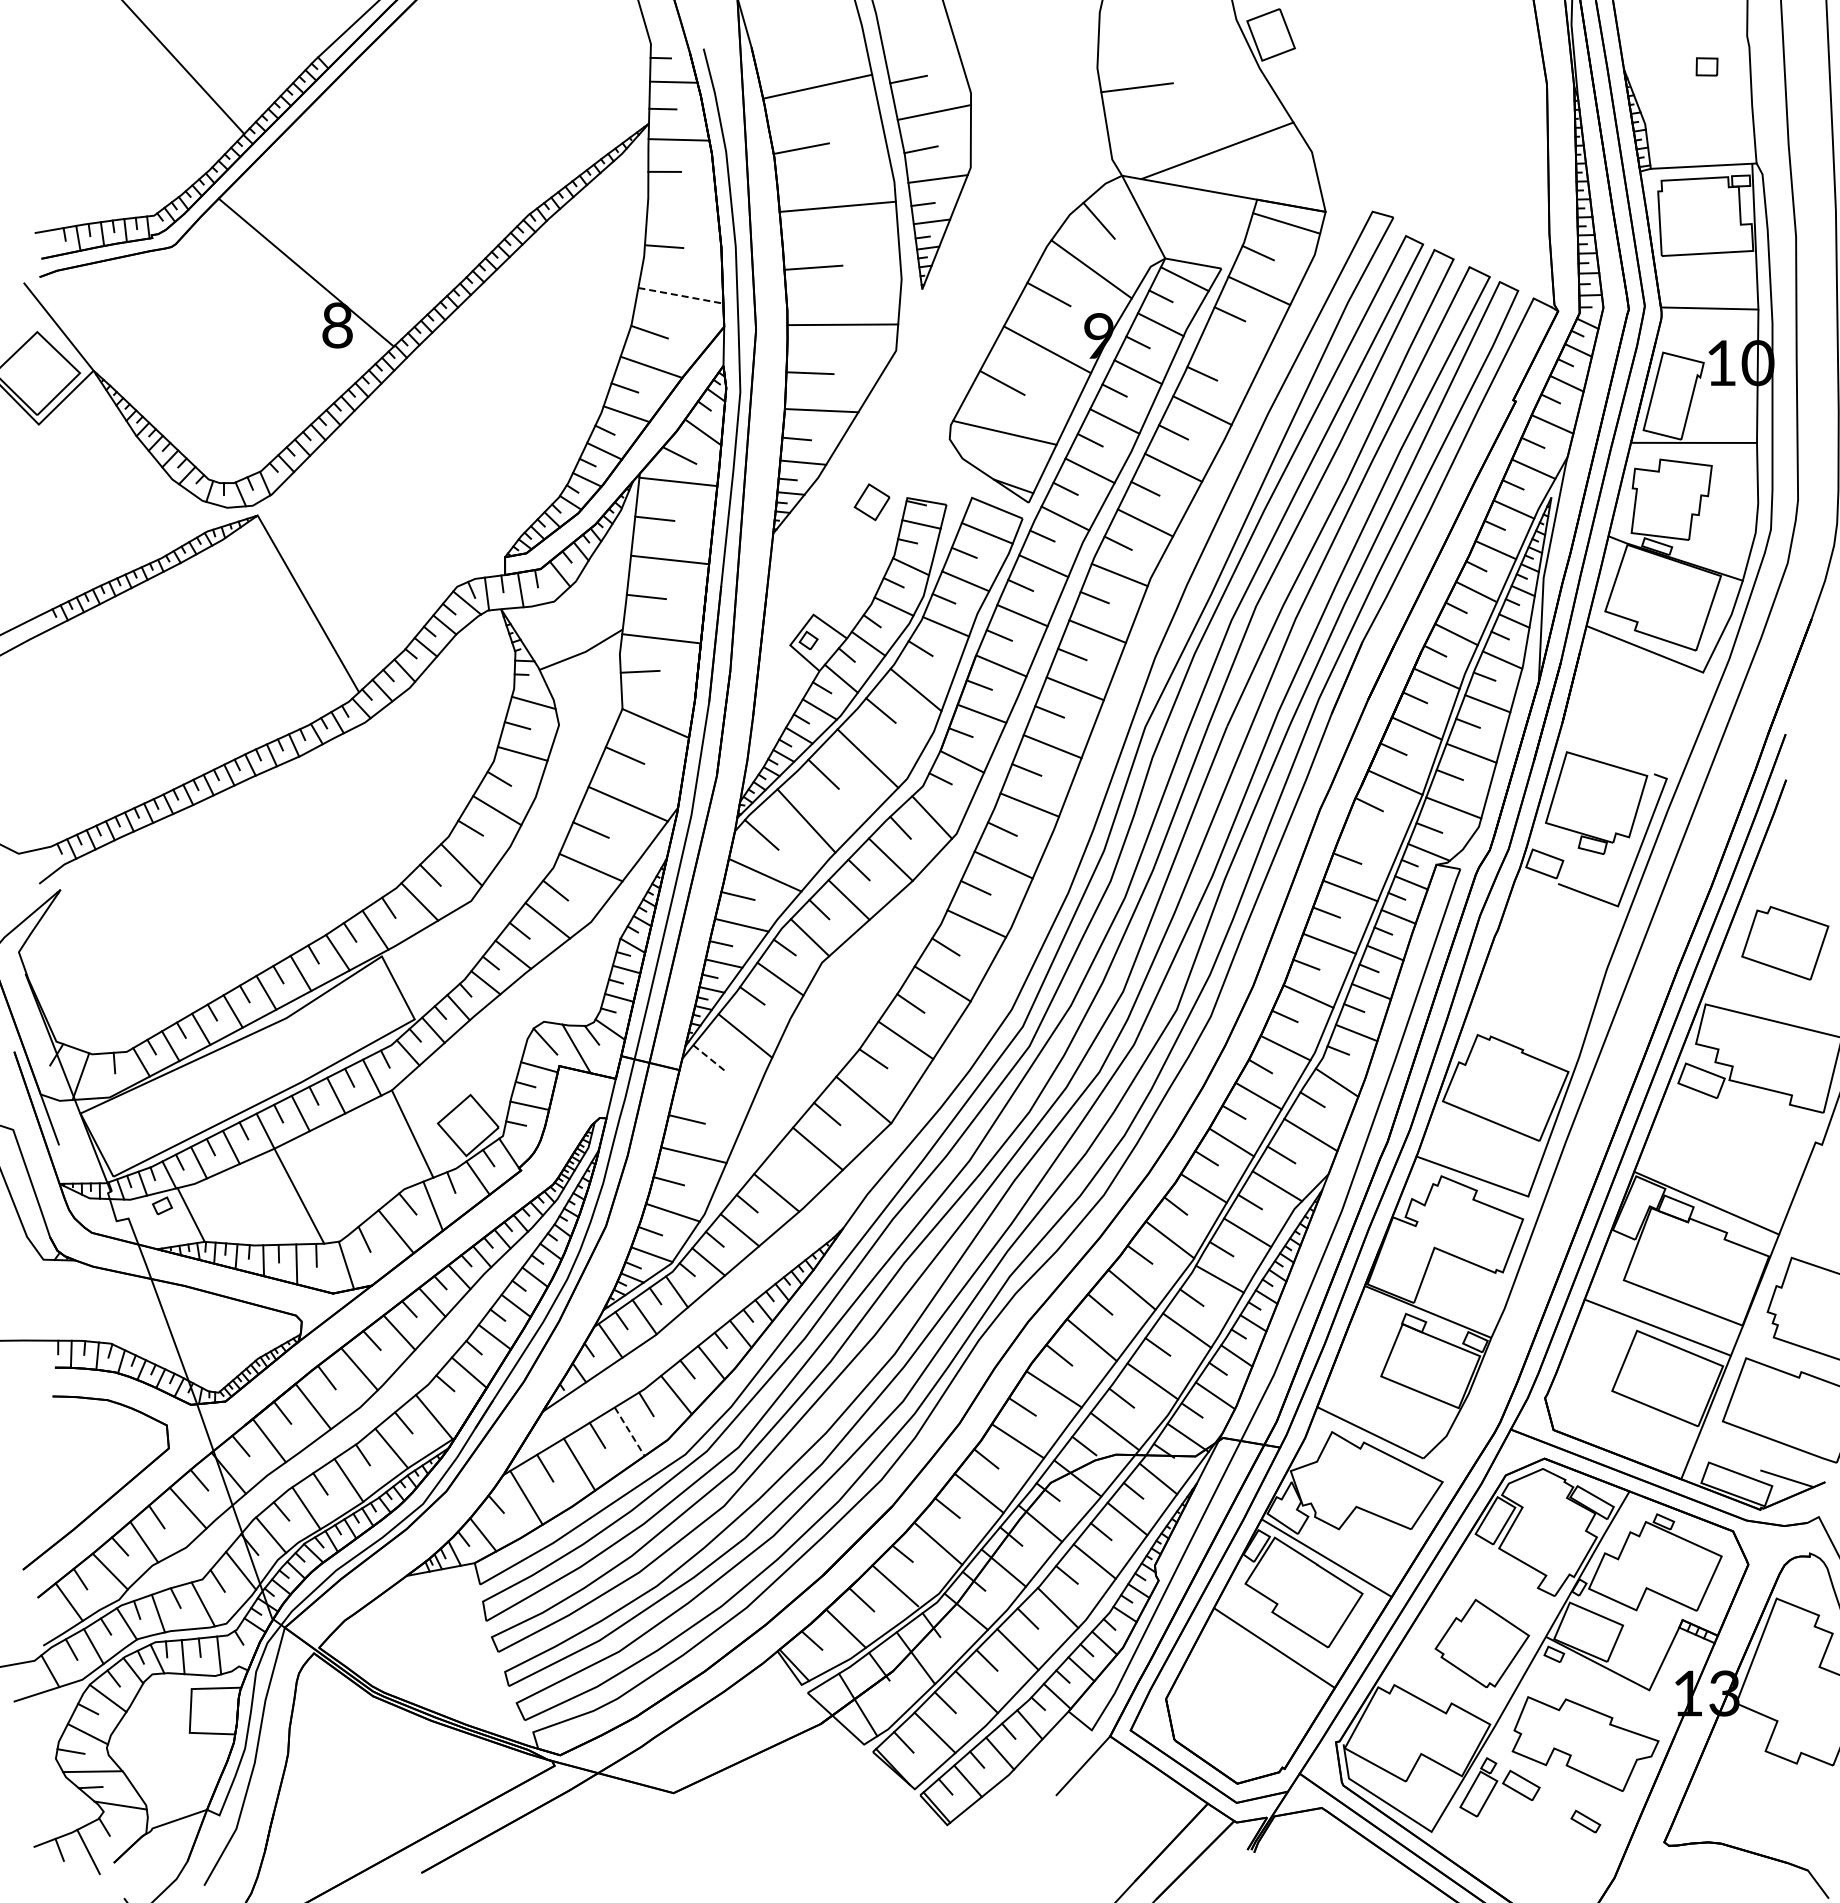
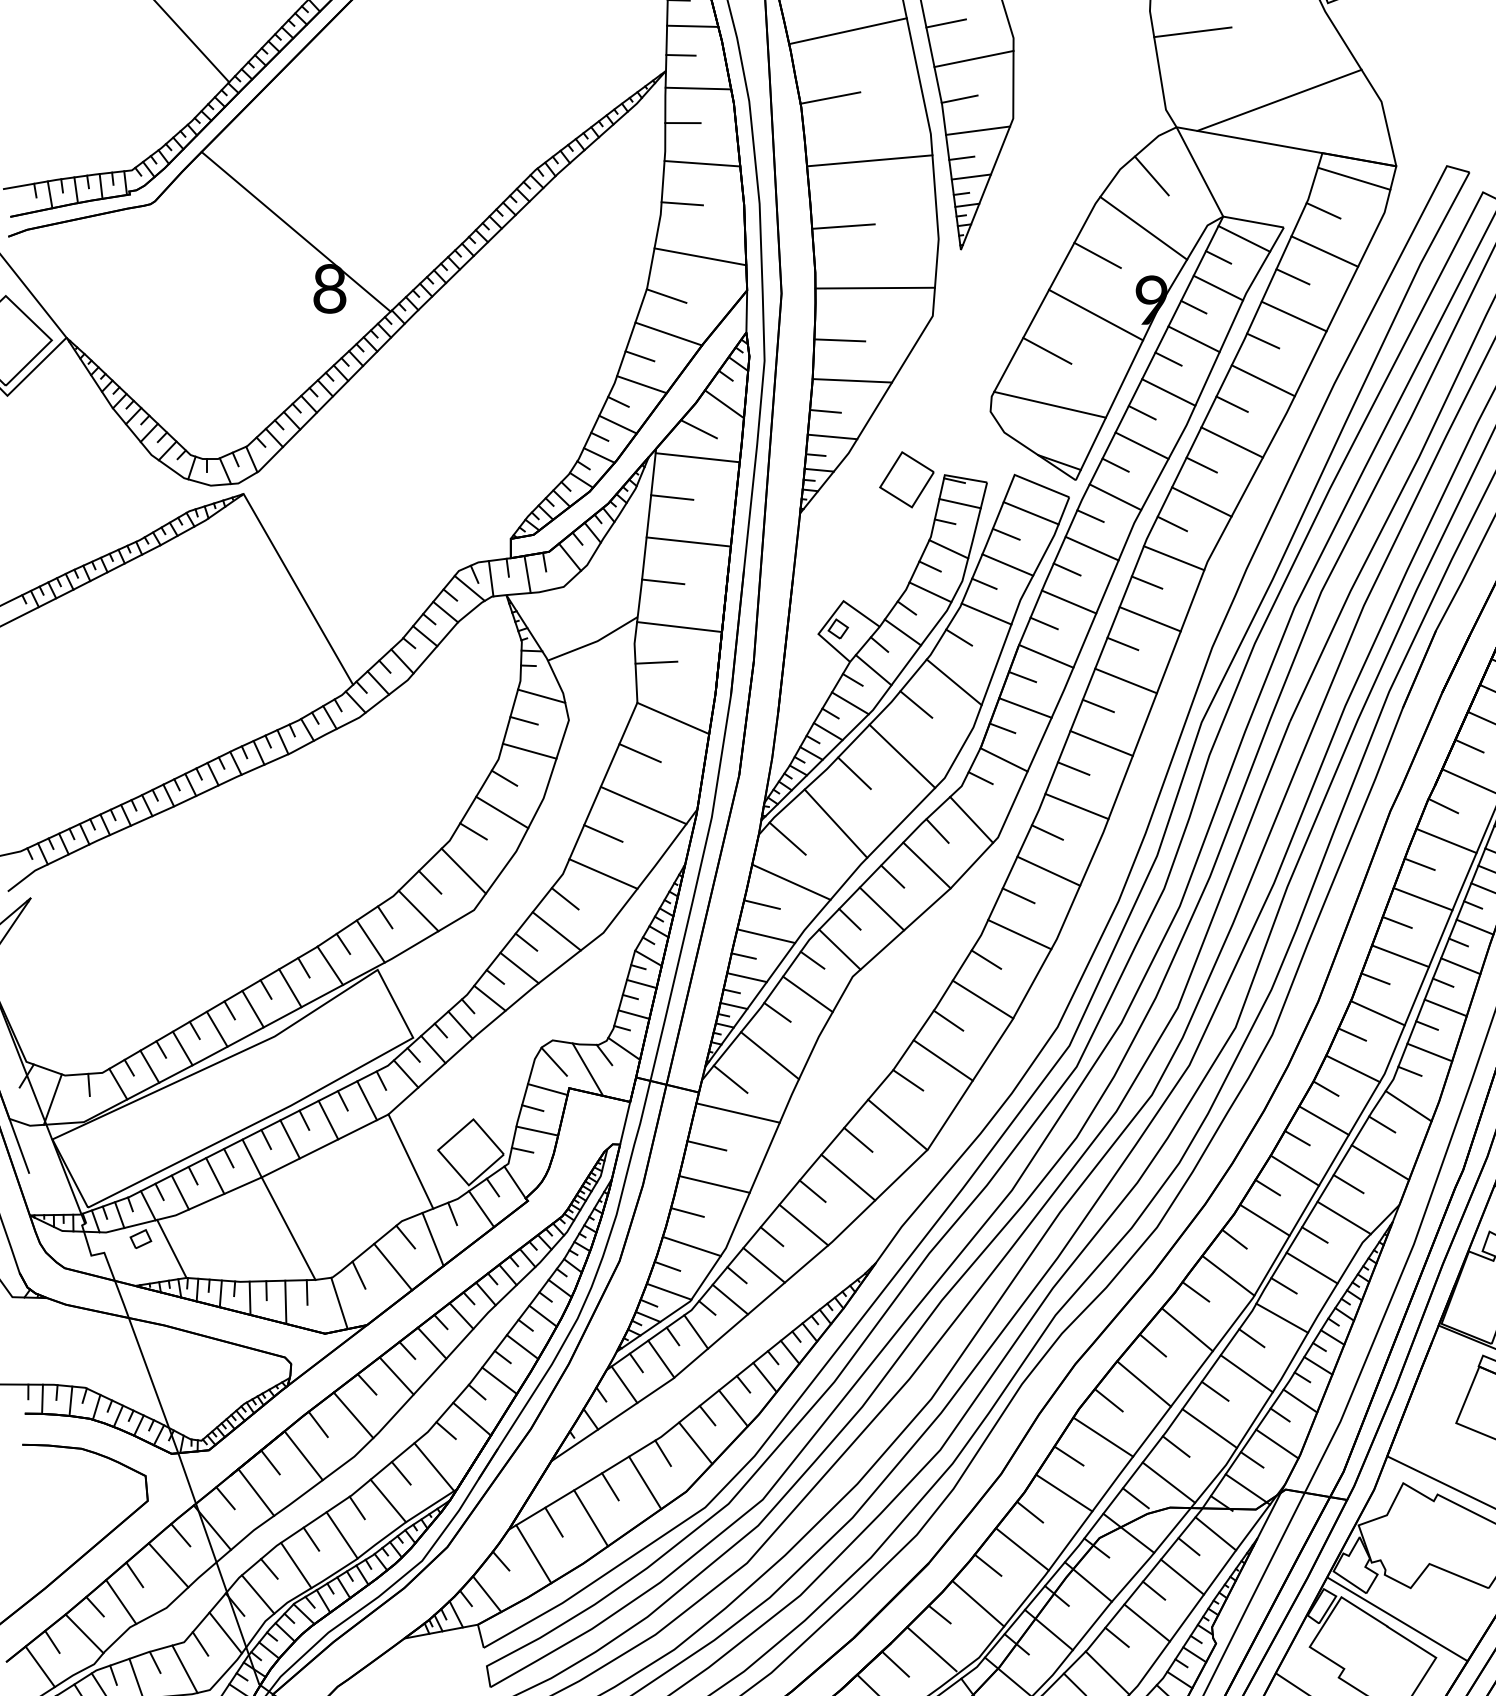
line: (682, 209) -> (702, 163), added
line: (681, 295) -> (701, 256), dashed -> solid
line: (1230, 350) -> (1293, 315), added
part: (871, 501) -> (906, 478), size x1.43
line: (1372, 836) -> (1446, 840), added
line: (708, 1057) -> (730, 1078), dashed -> solid
line: (715, 1089) -> (737, 1113), added
line: (784, 1161) -> (812, 1191), added
line: (629, 1431) -> (644, 1482), dashed -> solid

